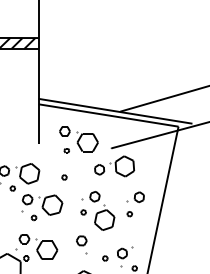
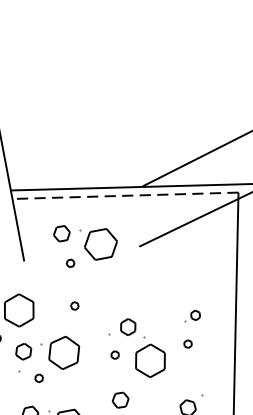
line: (108, 115) -> (125, 195), solid -> dashed
part: (114, 166) -> (149, 273), removed
part: (135, 197) -> (192, 316), size x0.6

